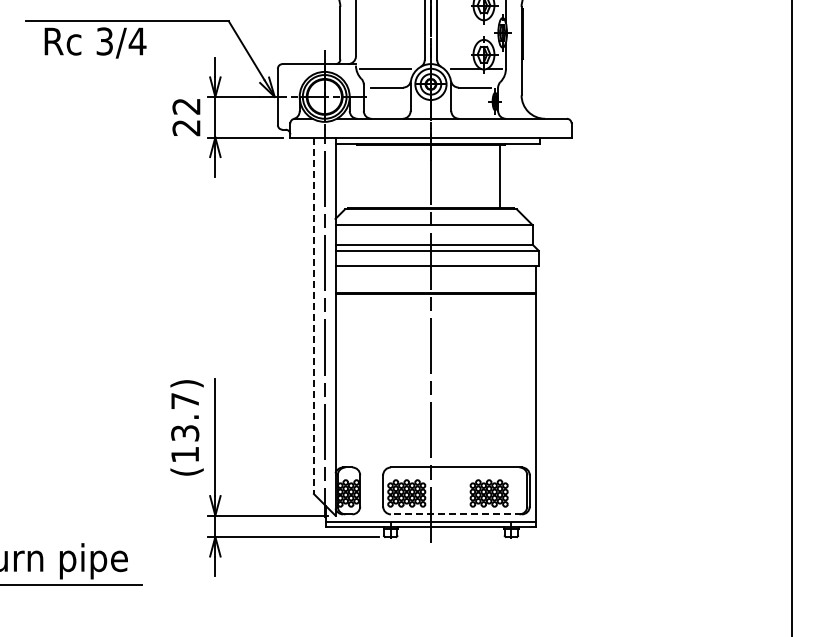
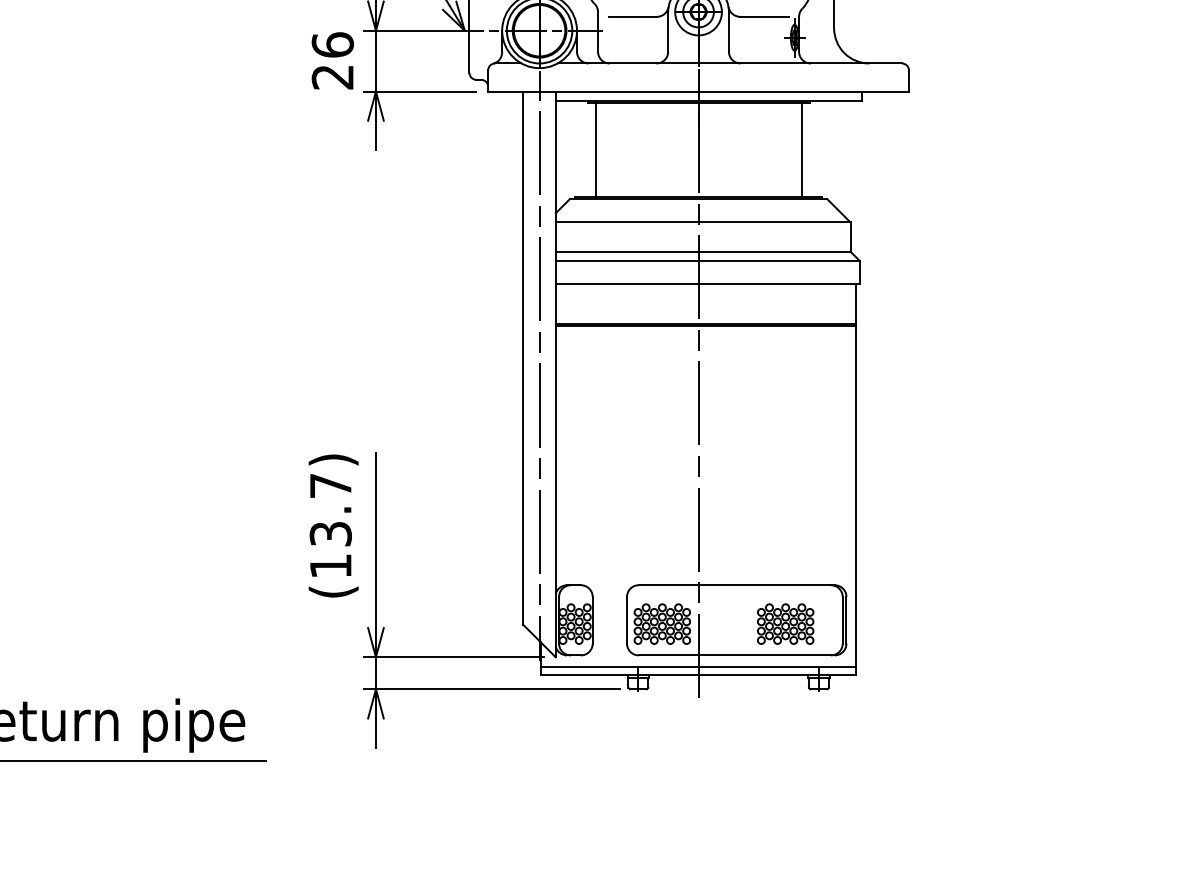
text: (186, 105) -> (332, 43), 22 -> 26
line: (362, 176) -> (596, 149), added
line: (313, 316) -> (522, 359), dashed -> solid
line: (456, 514) -> (736, 655), dashed -> solid

